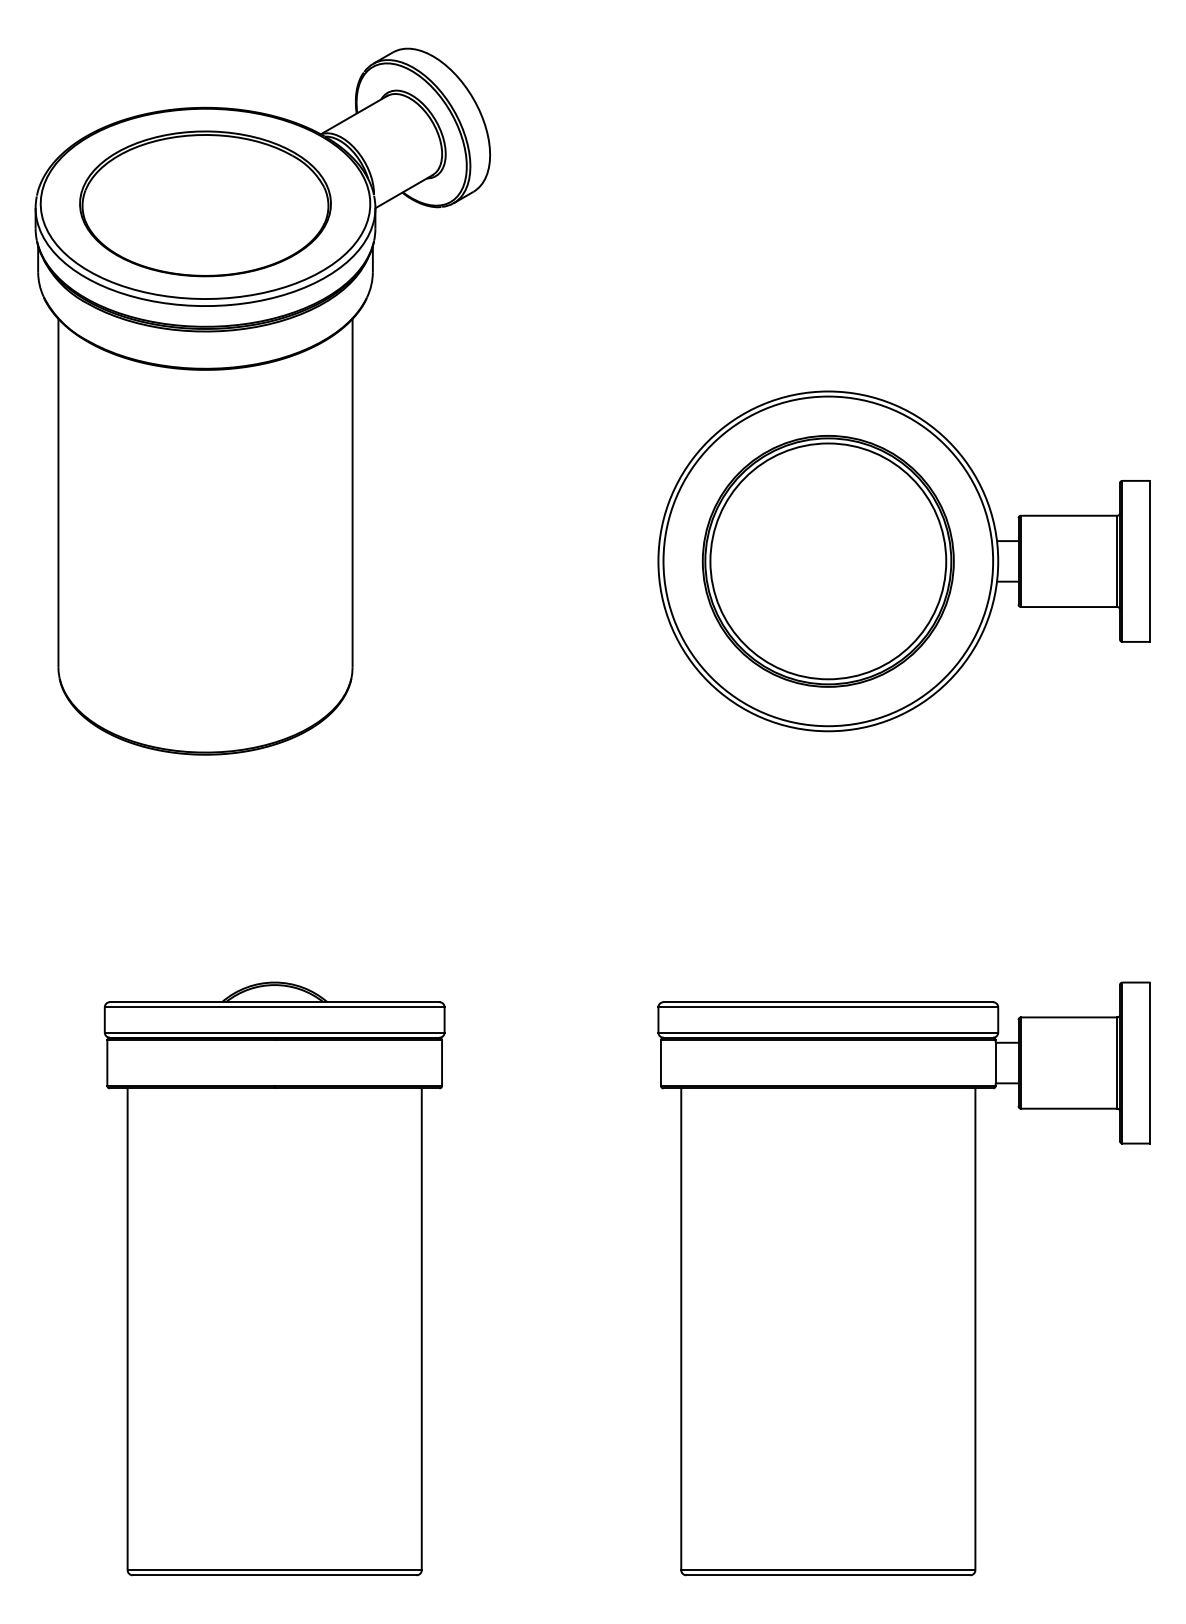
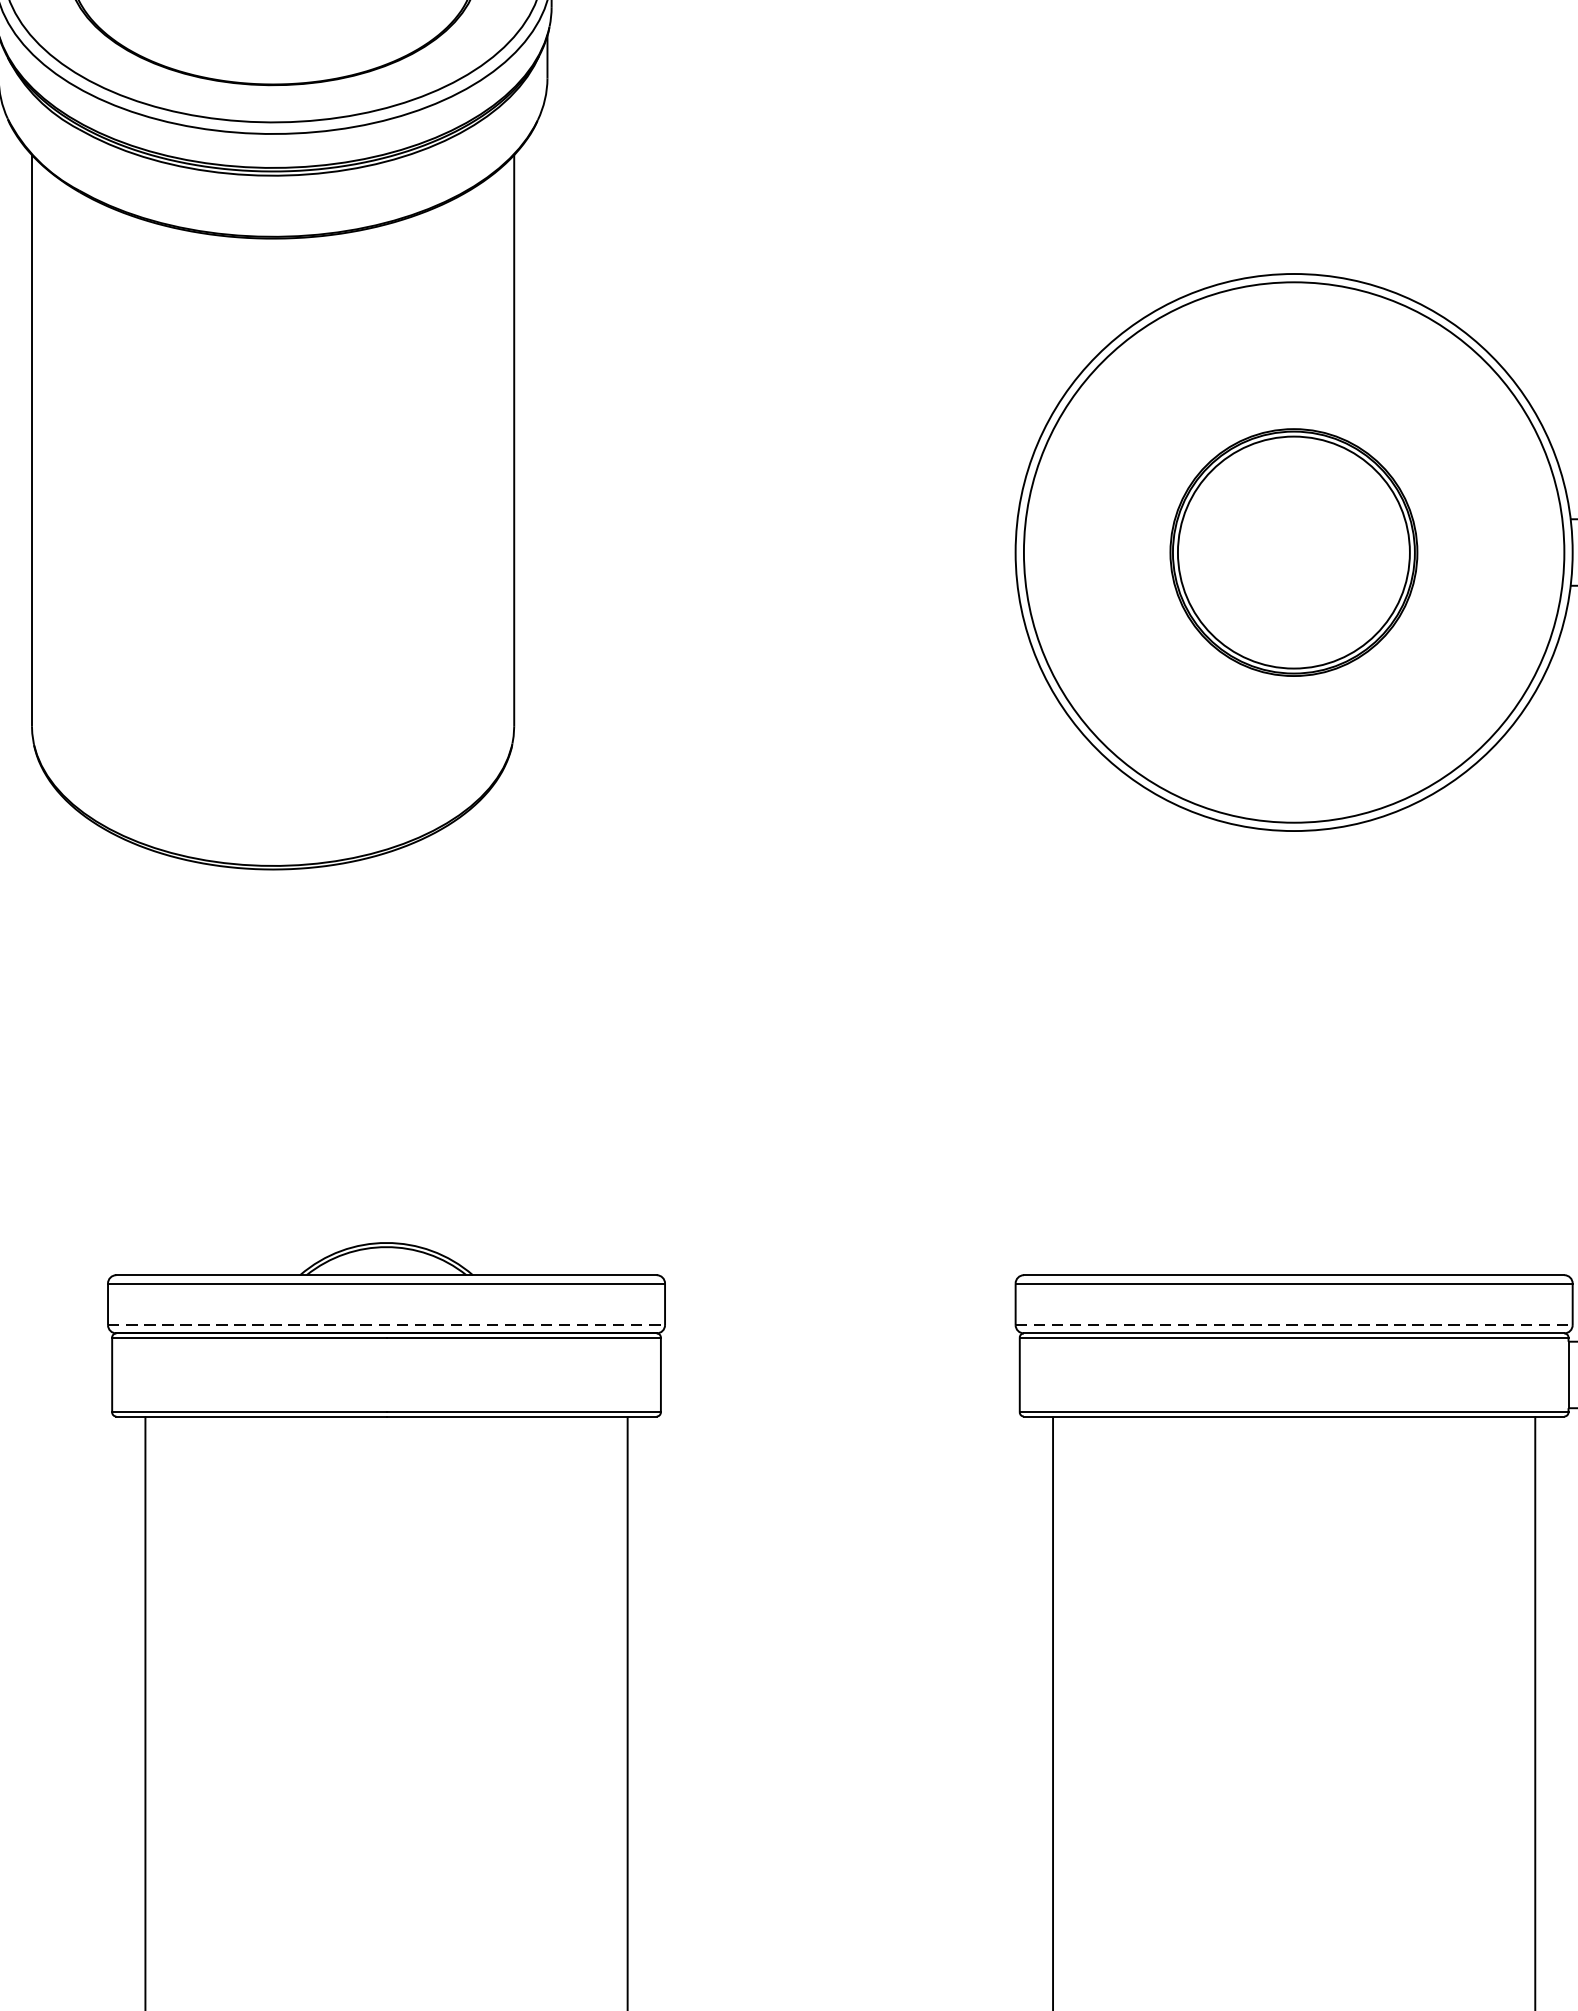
part: (827, 561) -> (1292, 552), size x0.6
line: (274, 1032) -> (386, 1324), solid -> dashed
line: (828, 1032) -> (1294, 1324), solid -> dashed

